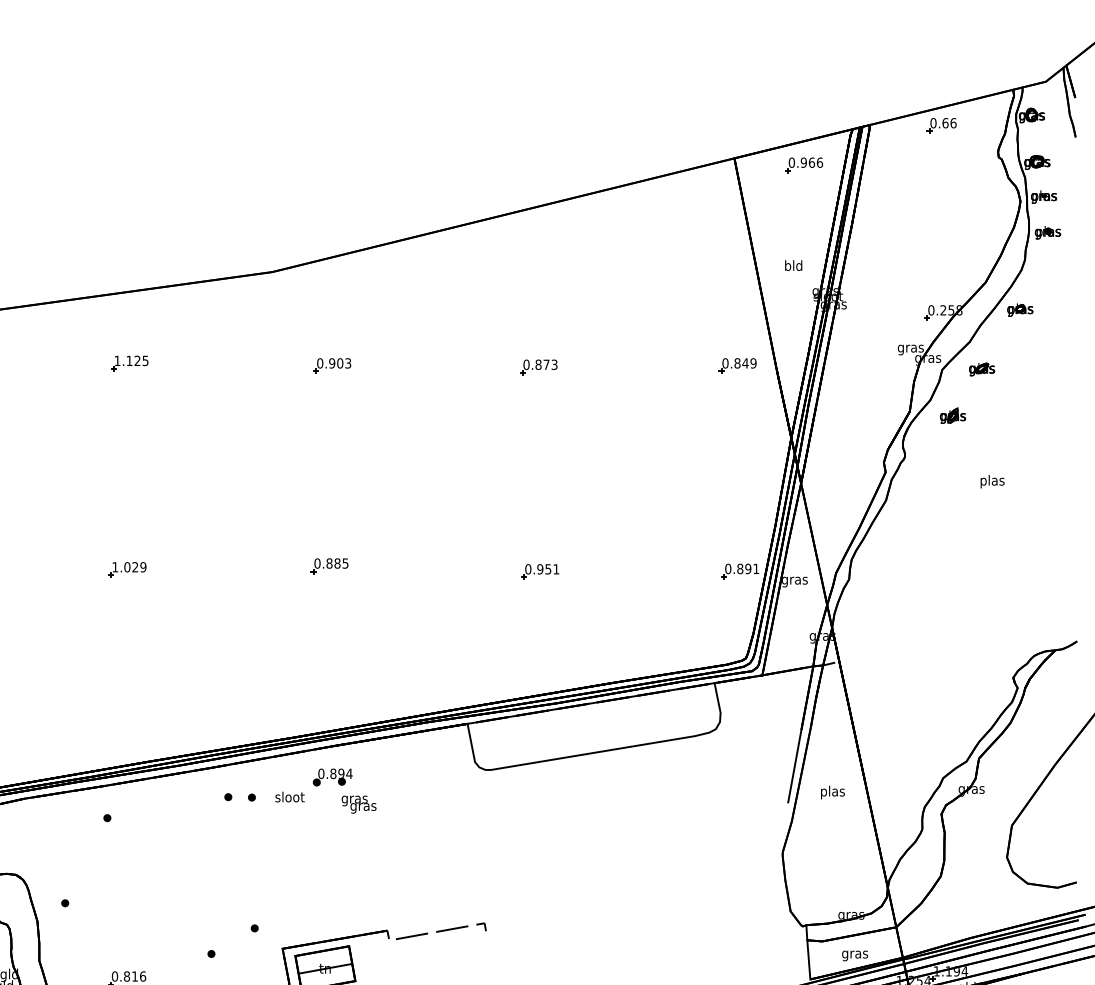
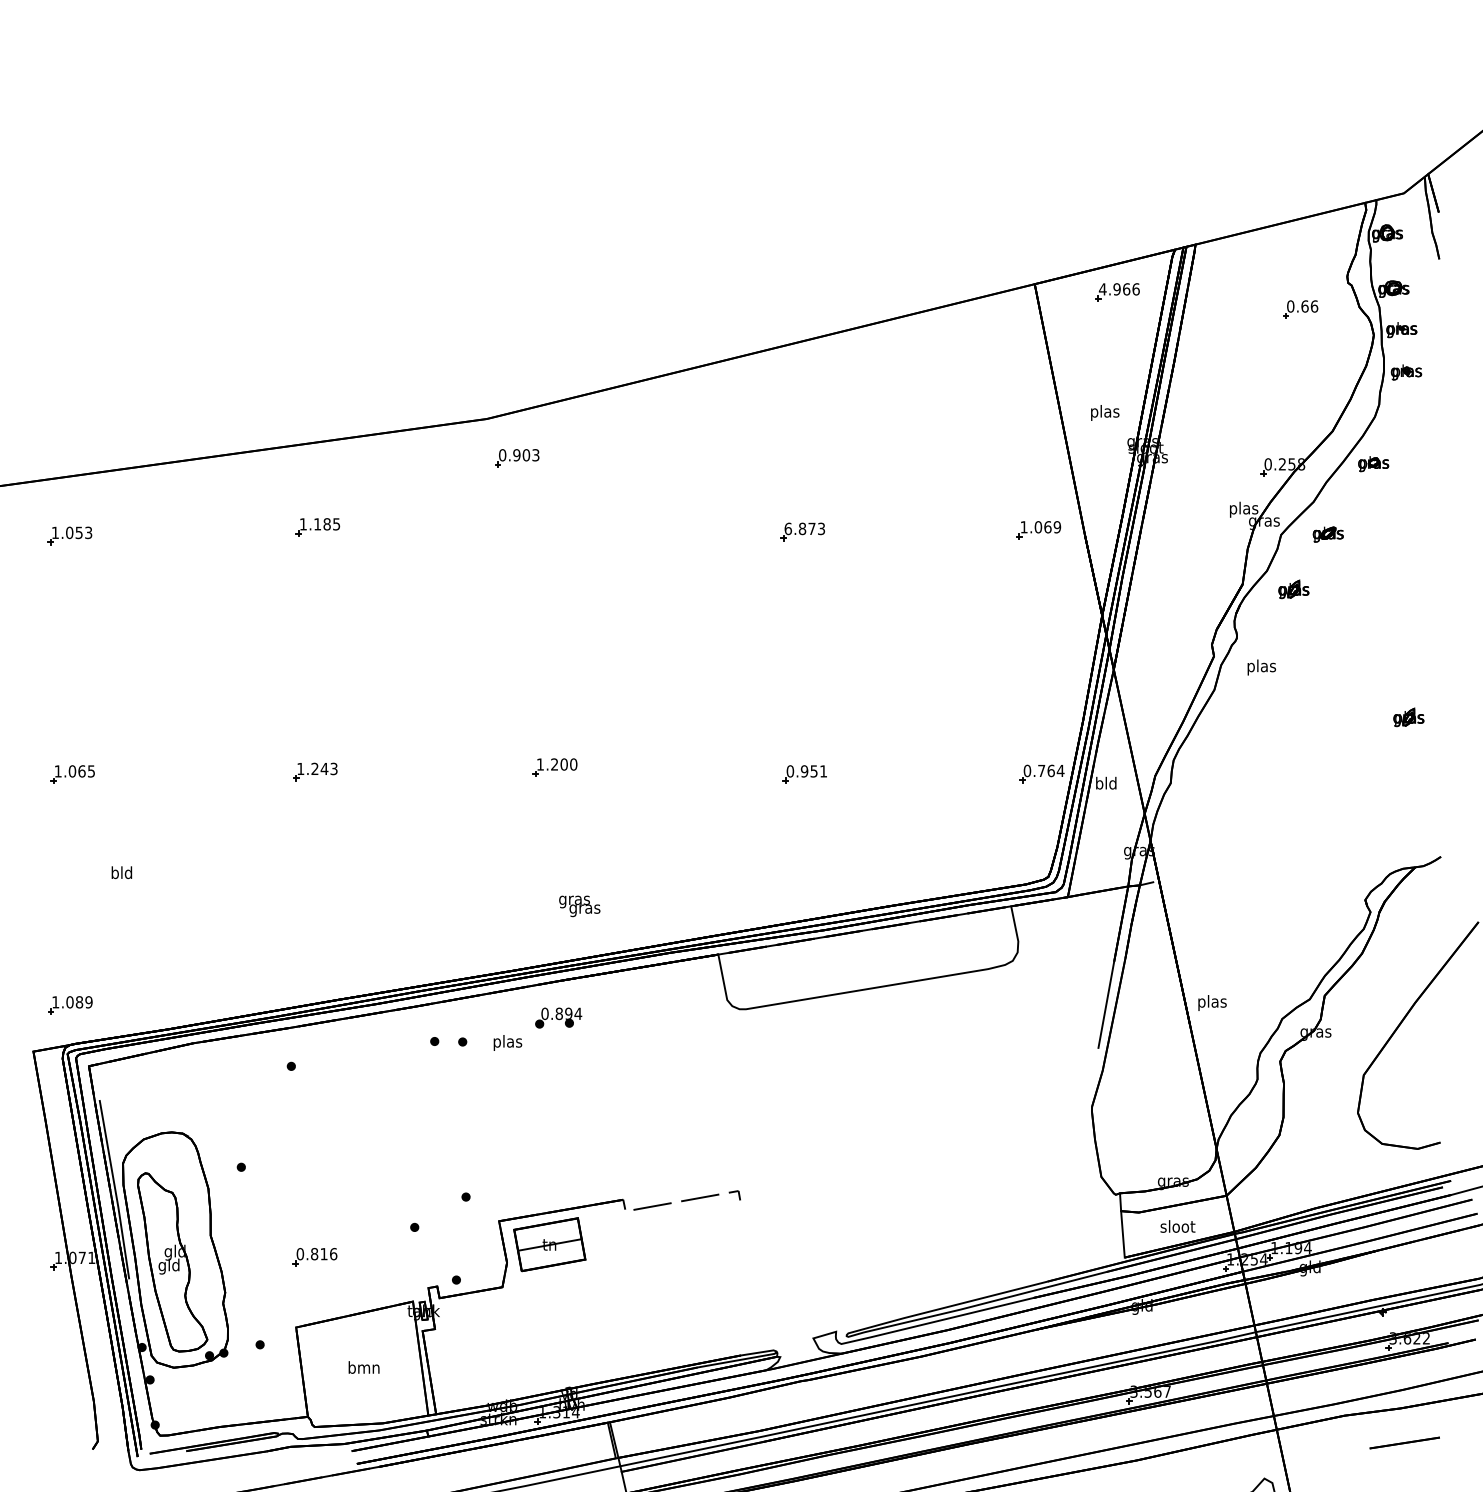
part: (941, 125) -> (1300, 309), moved
text: (791, 162) -> (1102, 289), 0.966 -> 4.966
text: (794, 266) -> (1105, 412), bld -> plas
text: (910, 348) -> (1243, 509), gras -> plas
text: (137, 361) -> (326, 524), 1.125 -> 1.185
text: (735, 363) -> (1035, 527), 0.849 -> 1.069
text: (526, 364) -> (788, 528), 0.873 -> 6.873
part: (332, 366) -> (517, 458), moved
text: (992, 481) -> (1261, 667), moved
part: (1049, 523) -> (1408, 717), added
text: (331, 563) -> (556, 764), 0.885 -> 1.200
text: (135, 566) -> (324, 768), 1.029 -> 1.243
text: (748, 568) -> (1051, 770), 0.891 -> 0.764
text: (794, 580) -> (1106, 784), gras -> bld
text: (832, 792) -> (1212, 1002), moved
text: (289, 798) -> (507, 1042), sloot -> plas
text: (358, 804) -> (579, 906), moved
text: (854, 954) -> (1177, 1228), gras -> sloot

